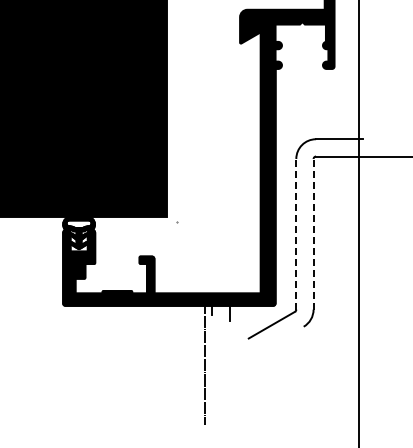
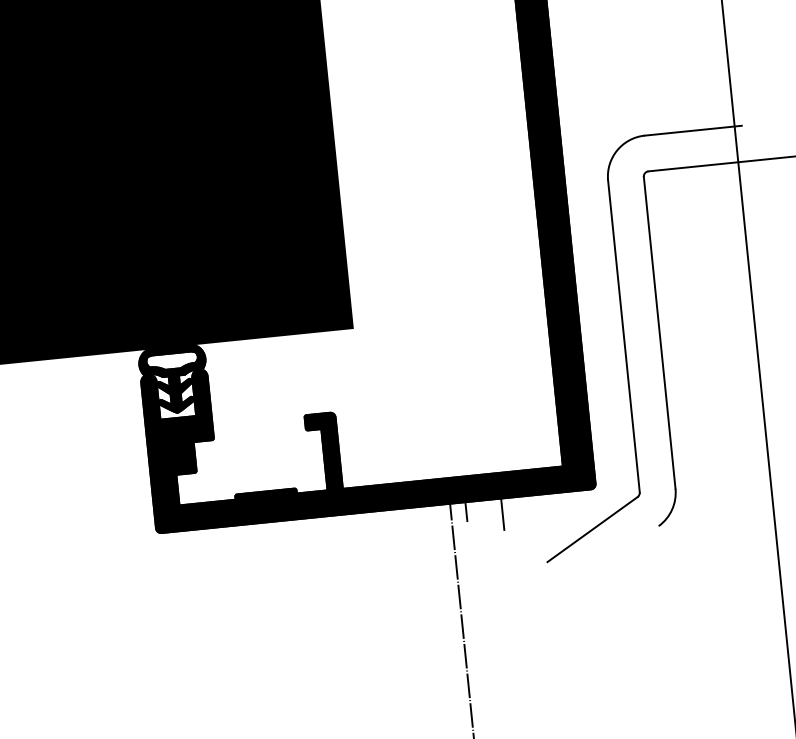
line: (296, 233) -> (624, 334), dashed -> solid
line: (313, 233) -> (659, 331), dashed -> solid

